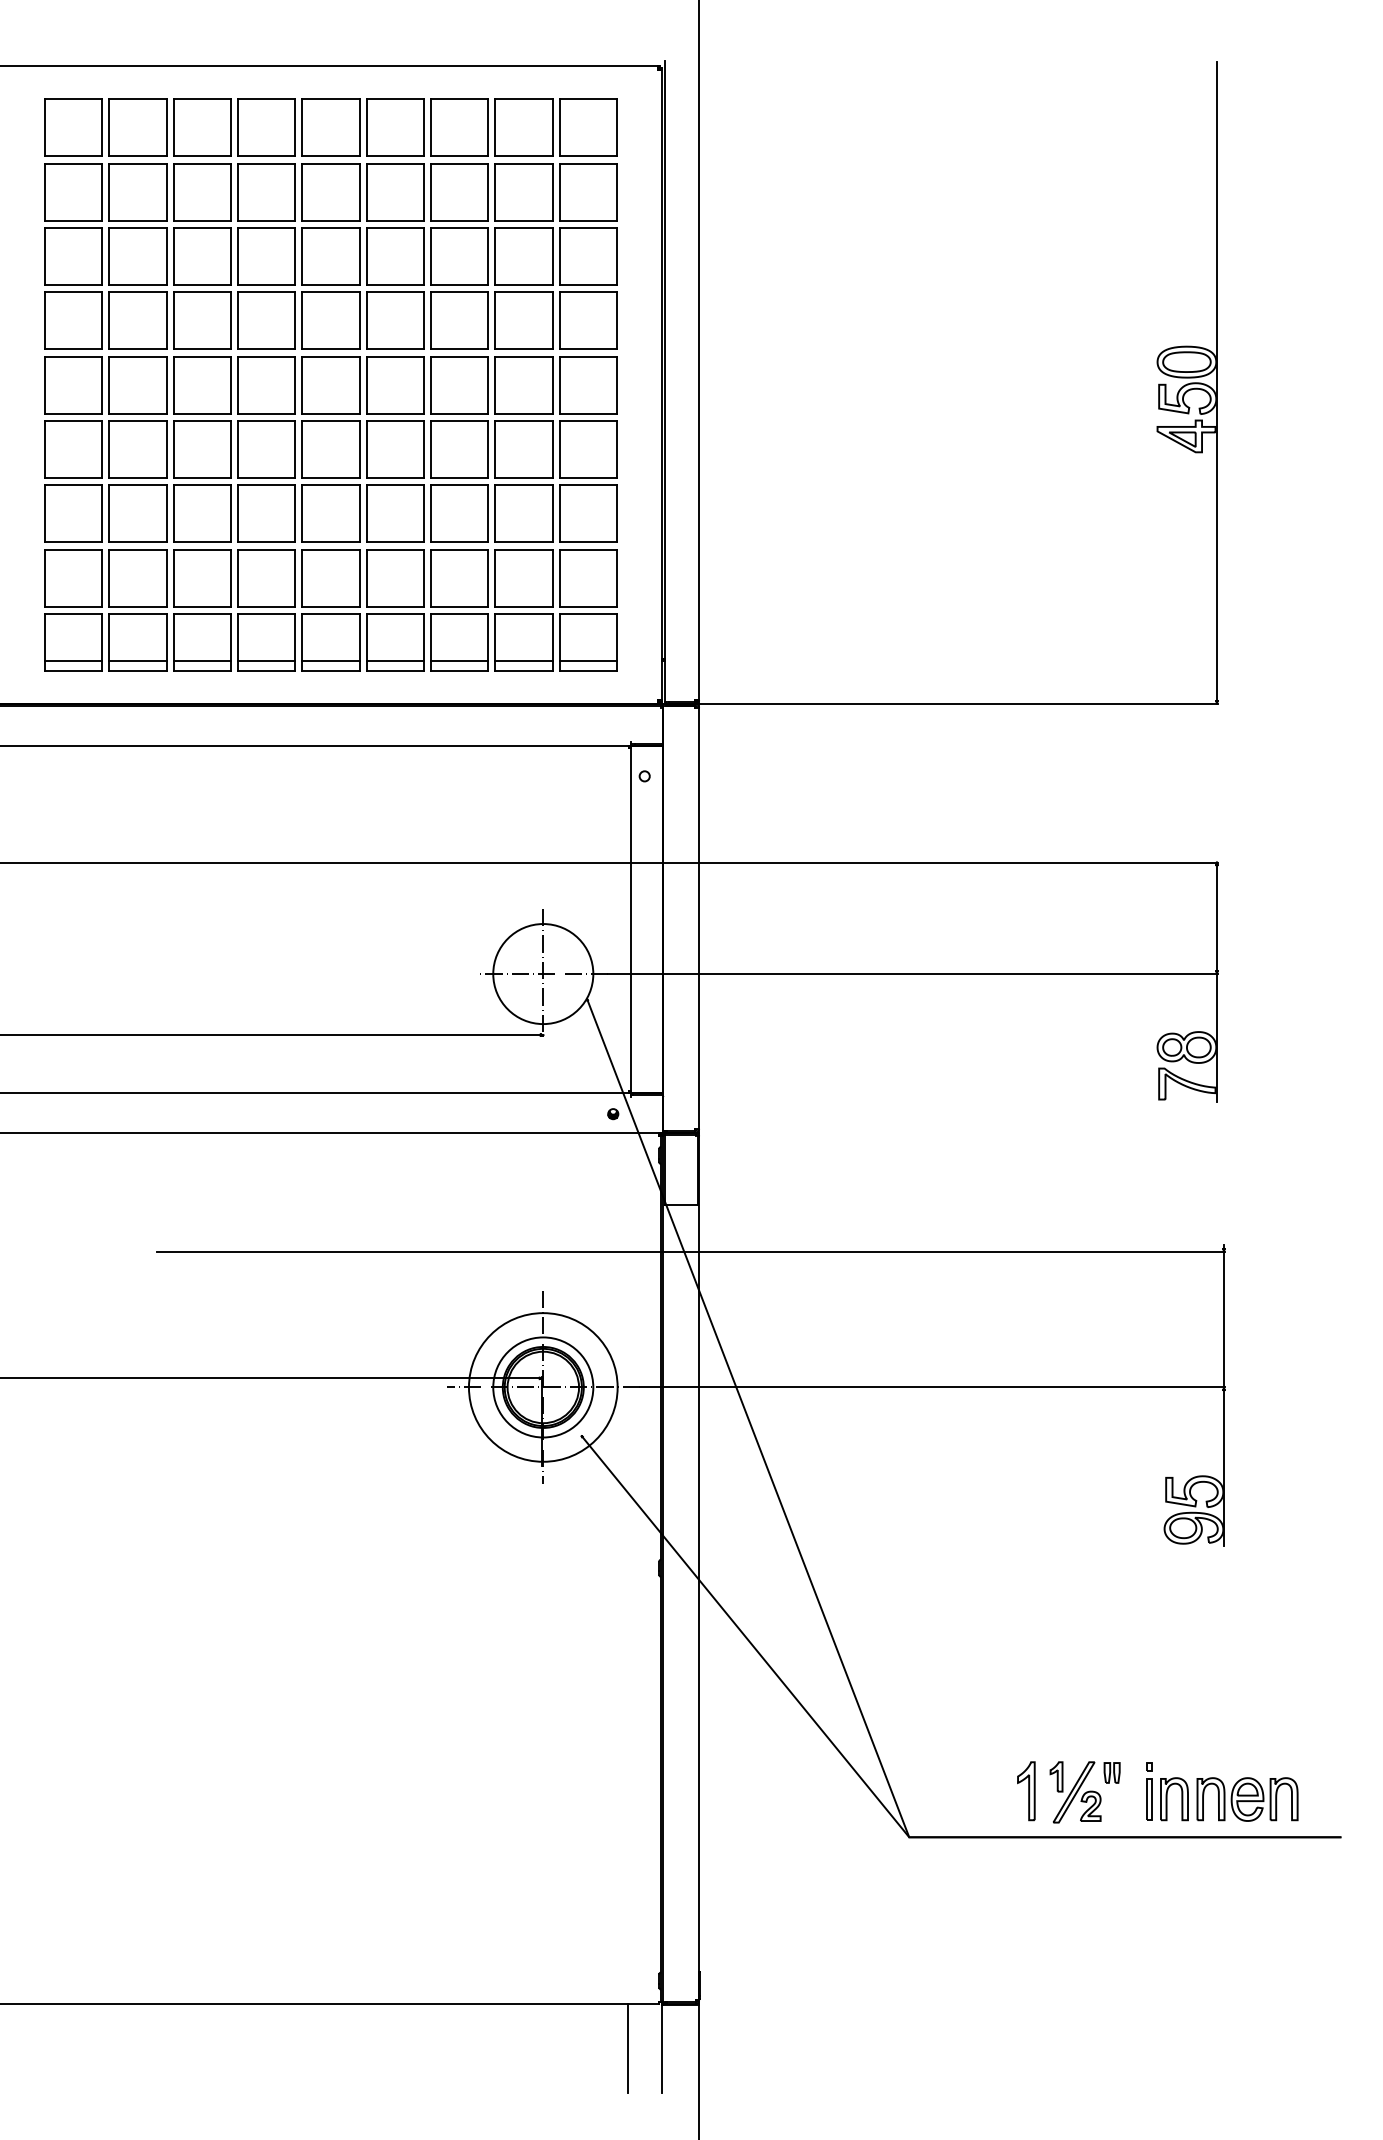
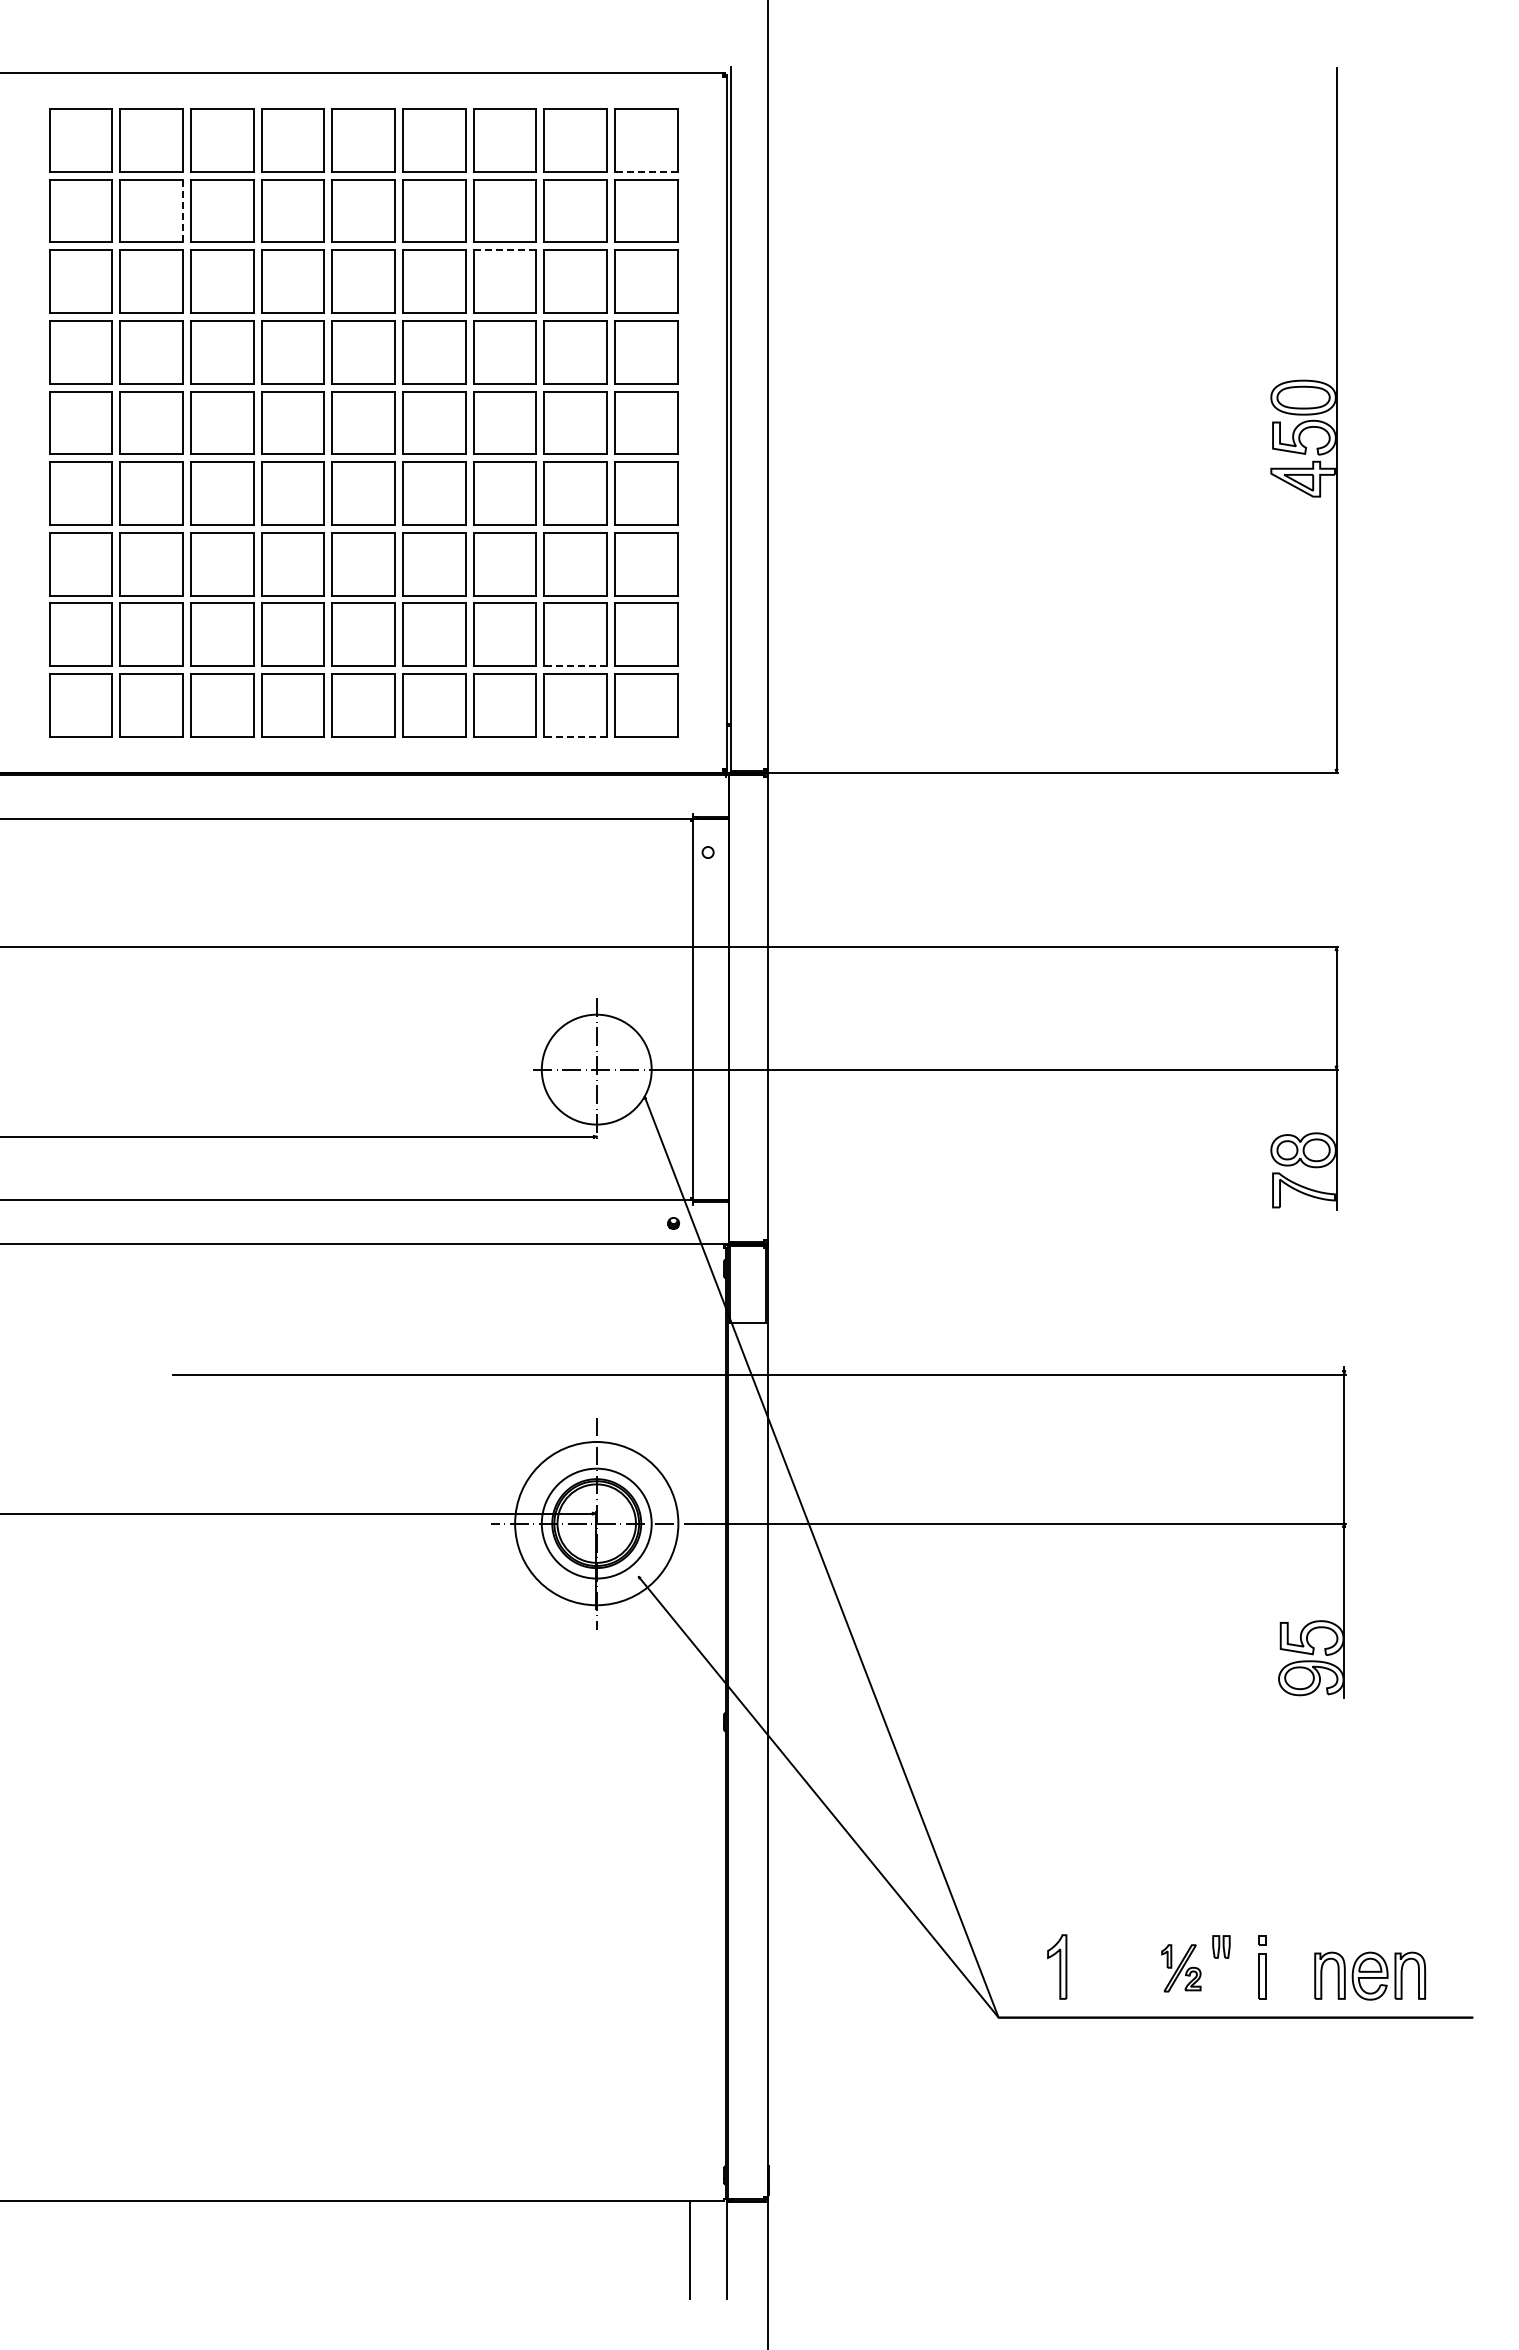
line: (587, 156) -> (645, 171), solid -> dashed
line: (166, 191) -> (183, 210), solid -> dashed
line: (459, 228) -> (504, 250), solid -> dashed
line: (523, 606) -> (575, 666), solid -> dashed
line: (73, 661) -> (80, 726), removed
line: (137, 661) -> (151, 726), removed
line: (201, 661) -> (221, 726), removed
line: (266, 661) -> (292, 726), removed
line: (330, 661) -> (363, 726), removed
line: (394, 661) -> (433, 726), removed
line: (459, 661) -> (504, 726), removed
line: (523, 661) -> (575, 726), removed
line: (587, 661) -> (645, 726), removed
line: (523, 670) -> (575, 736), solid -> dashed
part: (1026, 1790) -> (1057, 1966), moved
part: (1075, 1792) -> (1181, 1968), size x0.7
part: (1167, 1798) -> (1282, 1975), removed

